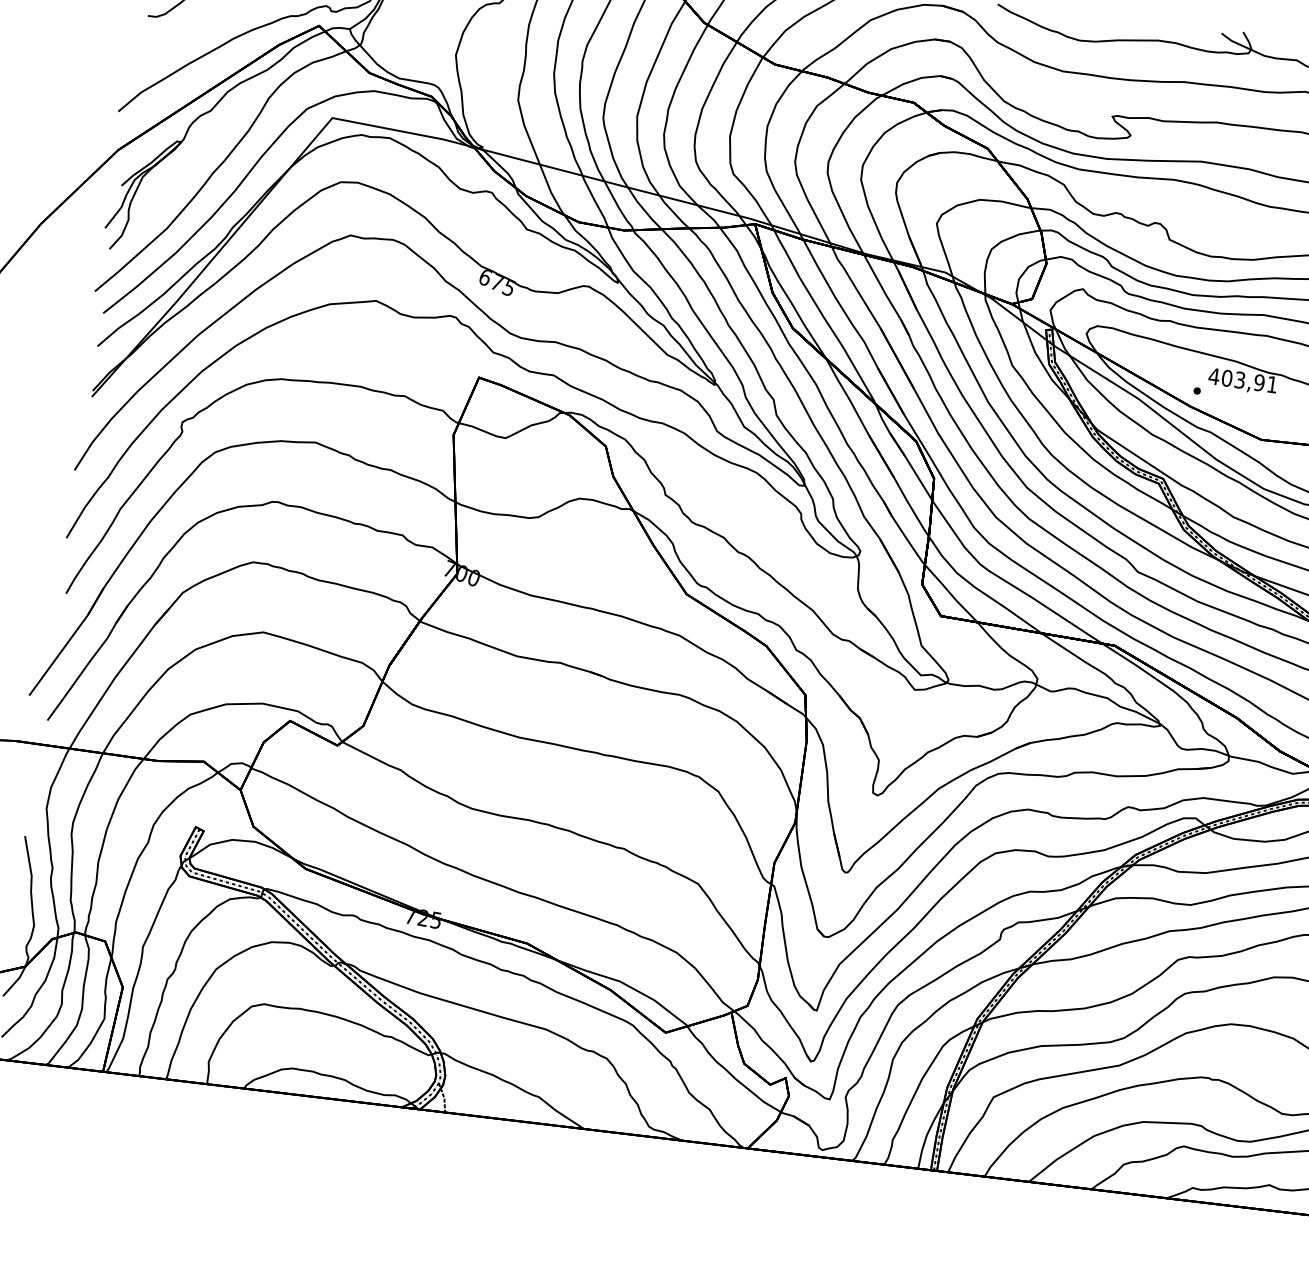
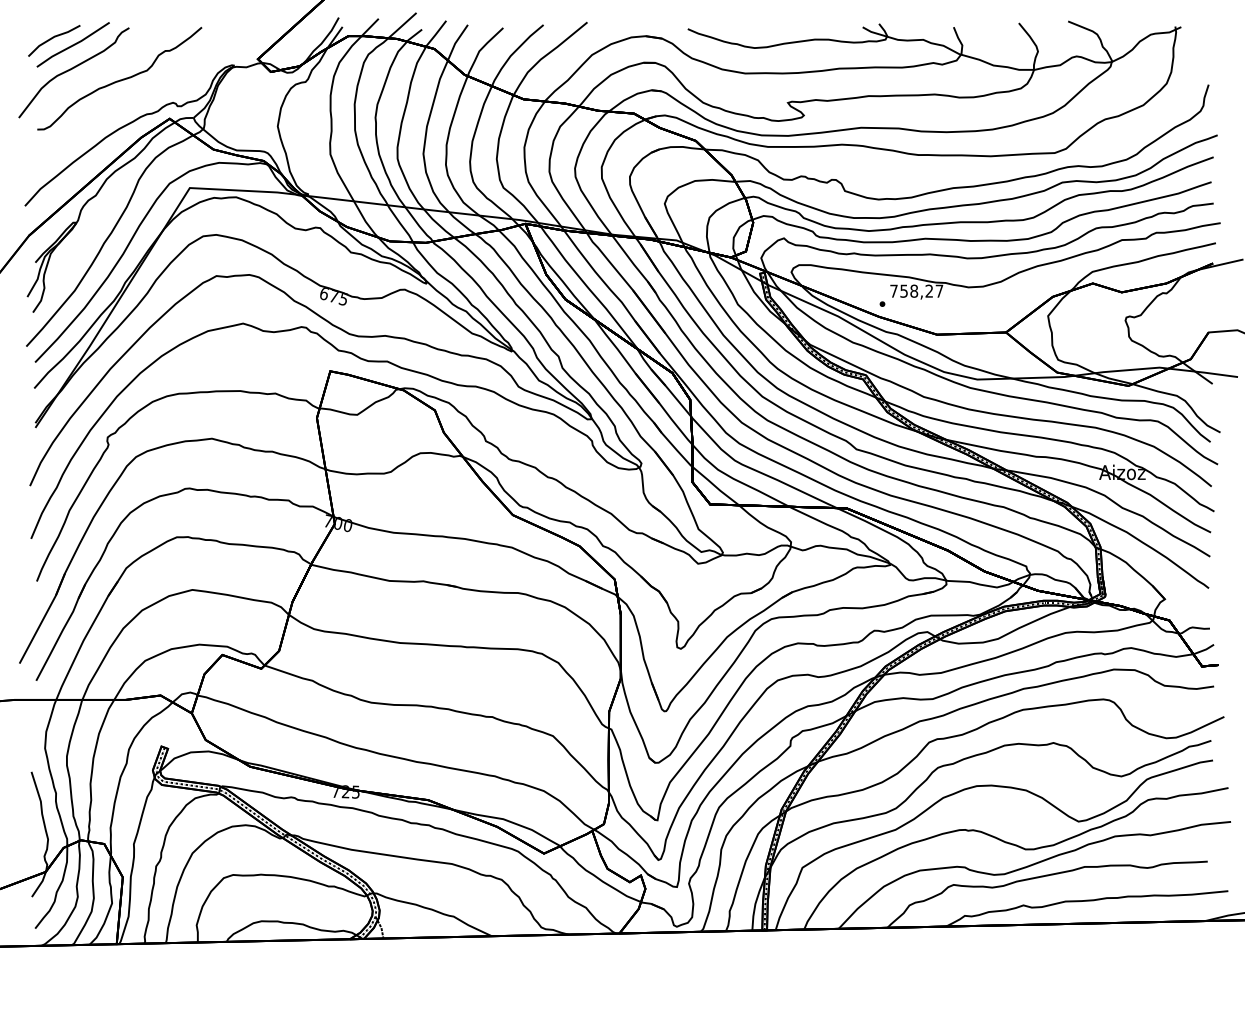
text: (1243, 379) -> (916, 290), 403,91 -> 758,27

